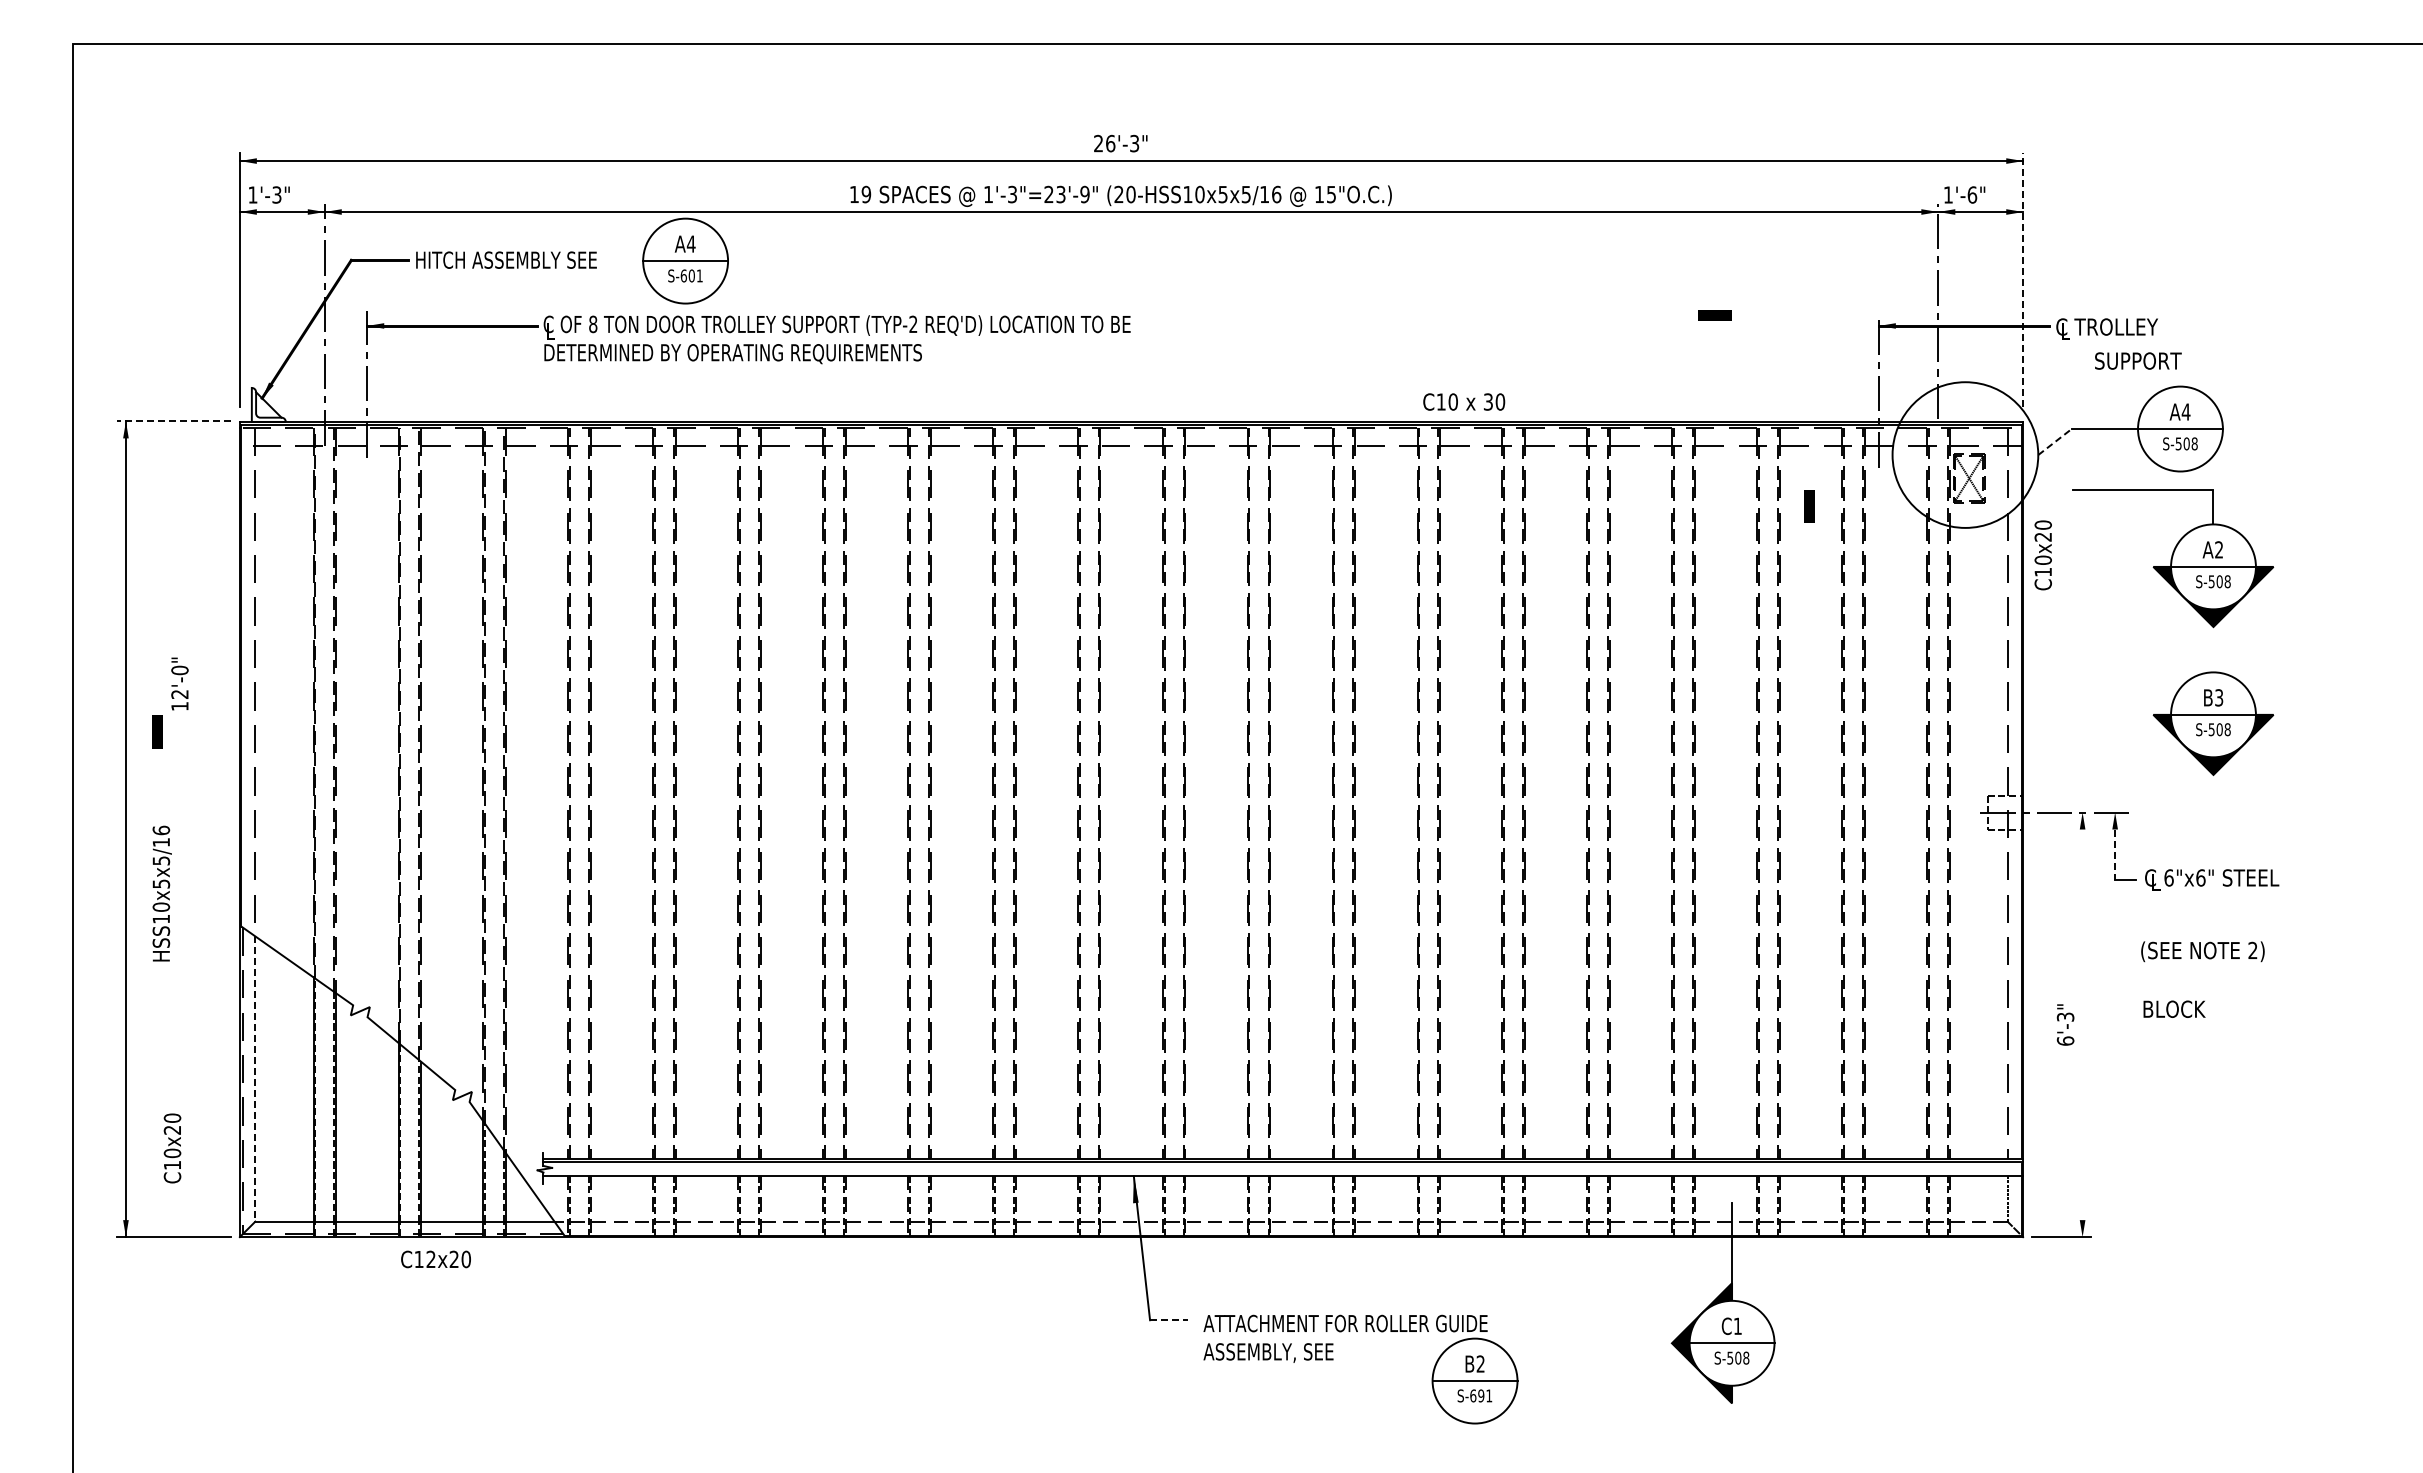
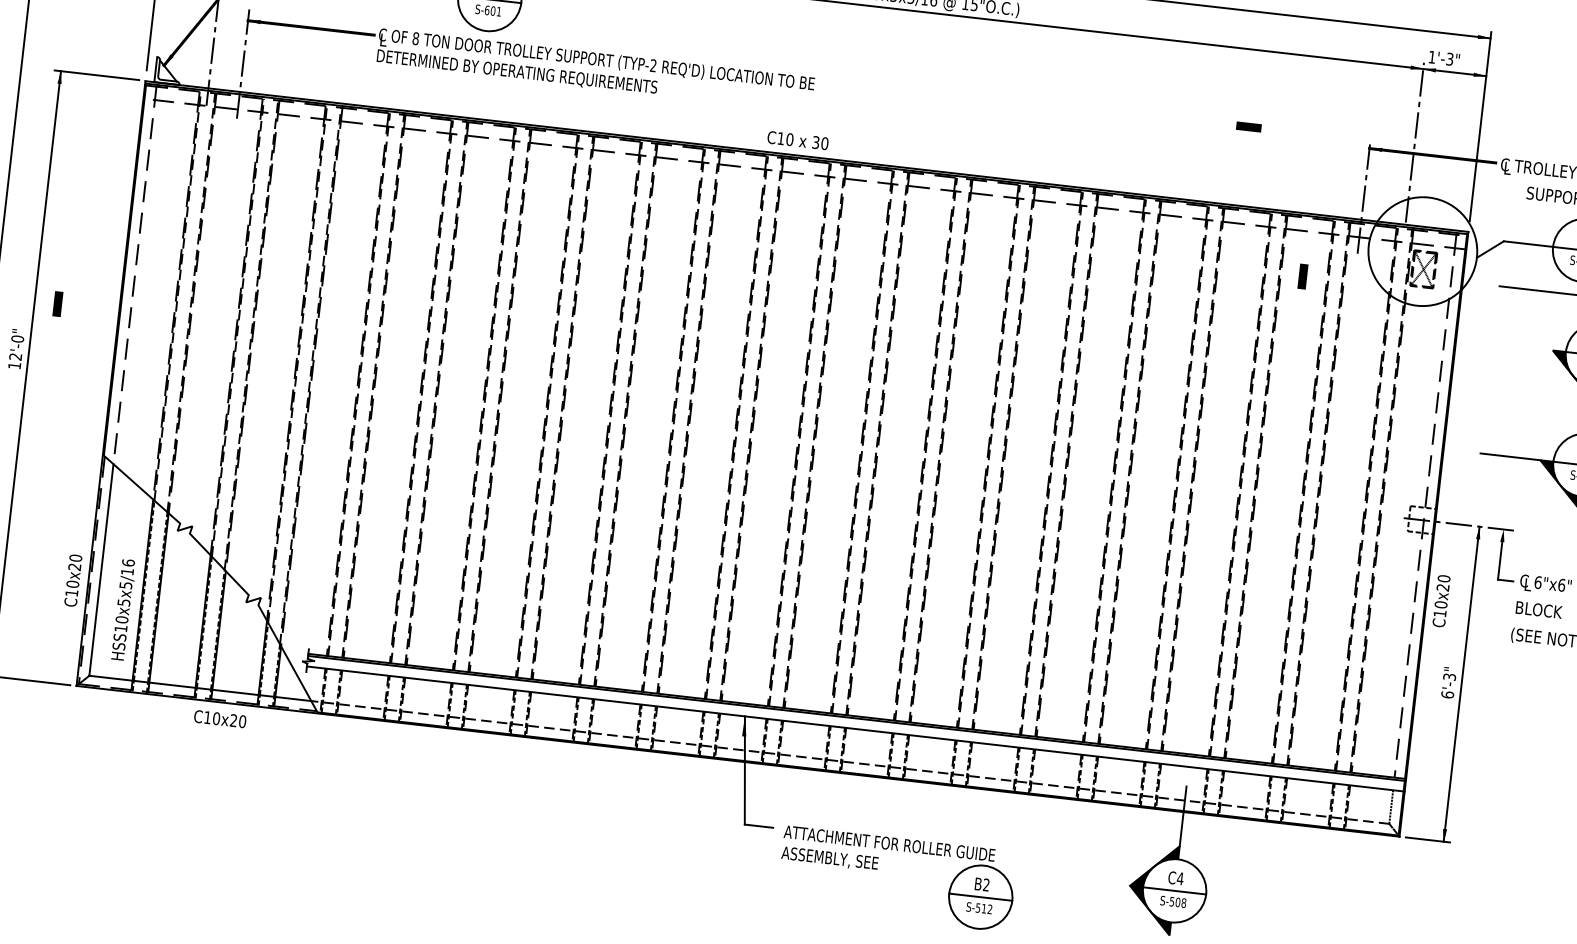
text: (1972, 194) -> (1450, 58), 1'-6" -> 1'-3"
line: (2023, 279) -> (1480, 126), dashed -> solid
text: (1464, 401) -> (798, 140), moved
line: (174, 421) -> (97, 75), dashed -> solid
line: (2055, 441) -> (1490, 249), dashed -> solid
text: (2042, 555) -> (1440, 601), moved
text: (179, 683) -> (16, 348), moved
line: (2112, 714) -> (1510, 456), added
line: (2115, 855) -> (1500, 561), dashed -> solid
text: (161, 893) -> (123, 609), moved
text: (2174, 1008) -> (1539, 609), moved
line: (2082, 1024) -> (1461, 683), added
line: (255, 1079) -> (101, 570), dashed -> solid
text: (172, 1148) -> (73, 580), moved
text: (430, 1259) -> (216, 718), C12x20 -> C10x20
line: (1169, 1320) -> (759, 826), dashed -> solid
text: (1737, 1325) -> (1180, 878), C1 -> C4
text: (1481, 1395) -> (984, 908), S-691 -> S-512

